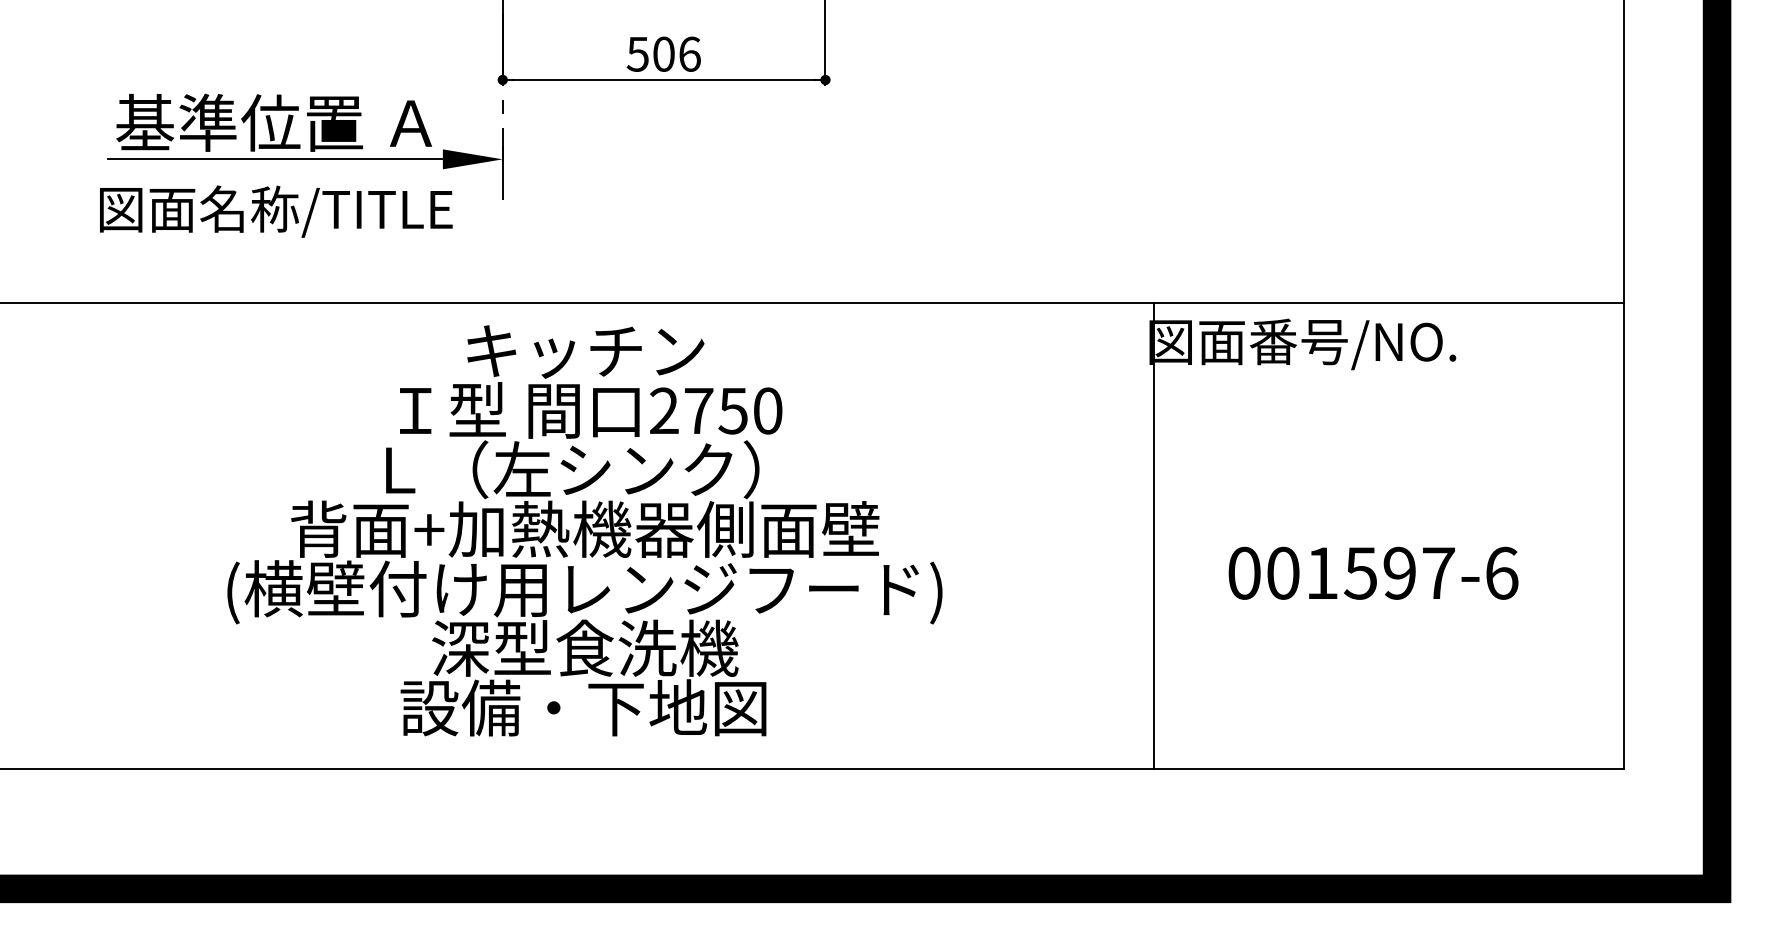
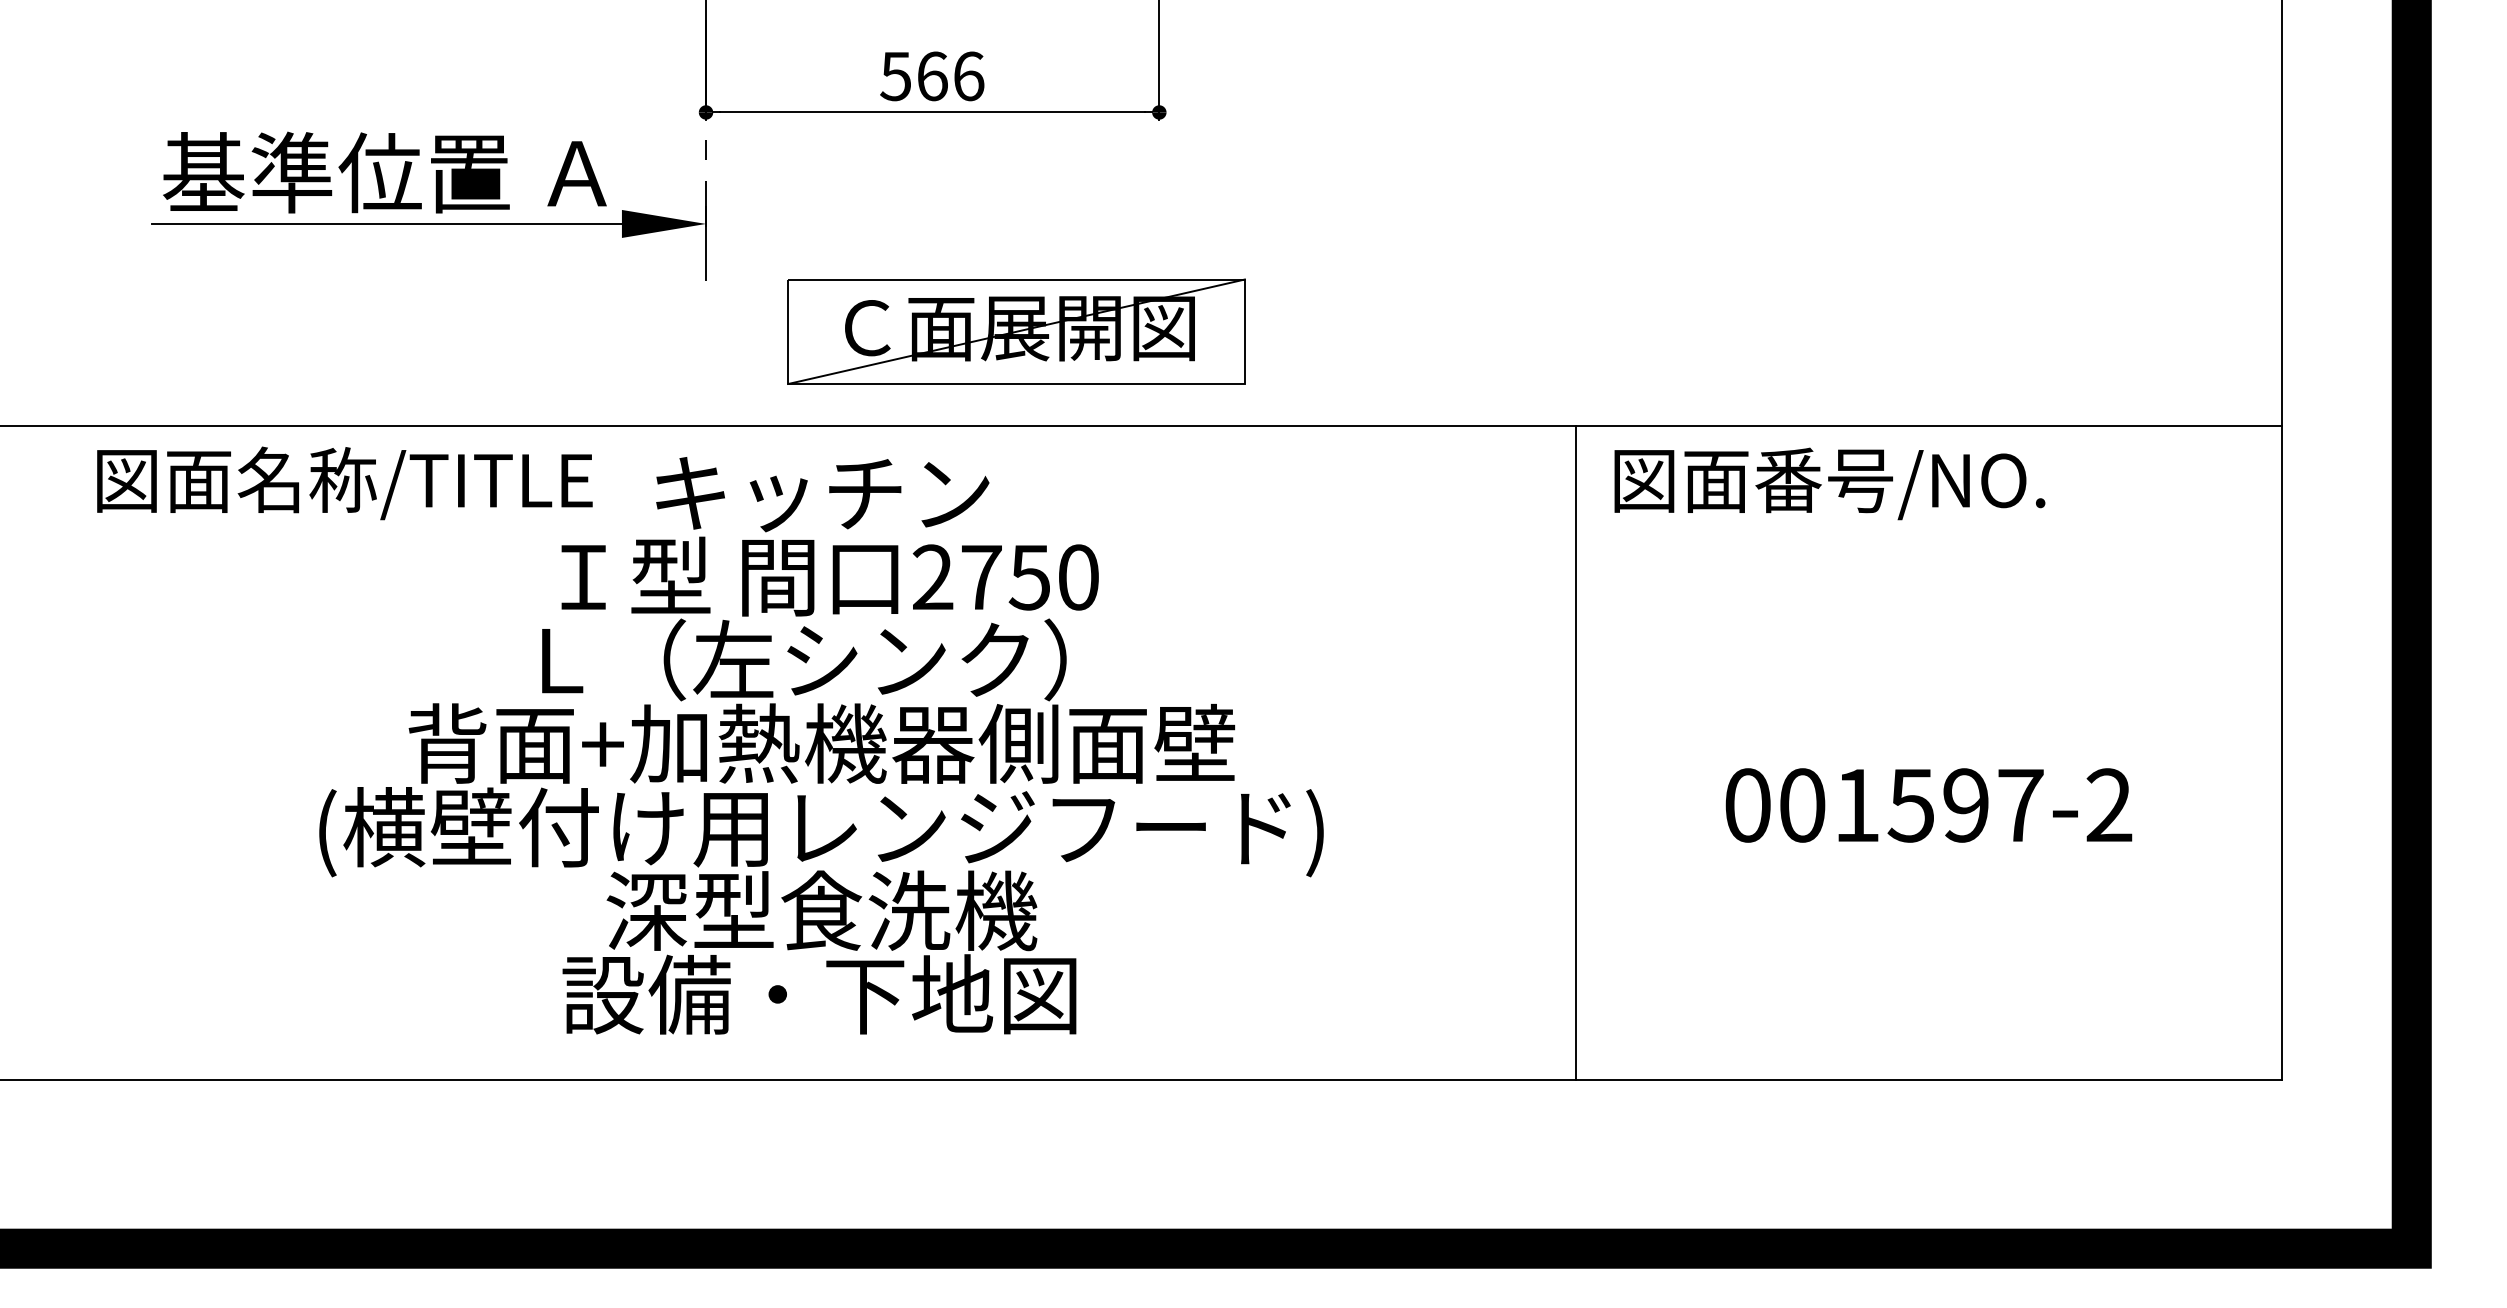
text: (663, 54) -> (932, 76), 506 -> 566
text: (275, 211) -> (344, 483), moved
part: (723, 235) -> (1016, 331), added
line: (1154, 535) -> (1576, 752), moved
text: (1501, 573) -> (2109, 805), 001597-6 -> 001597-2

